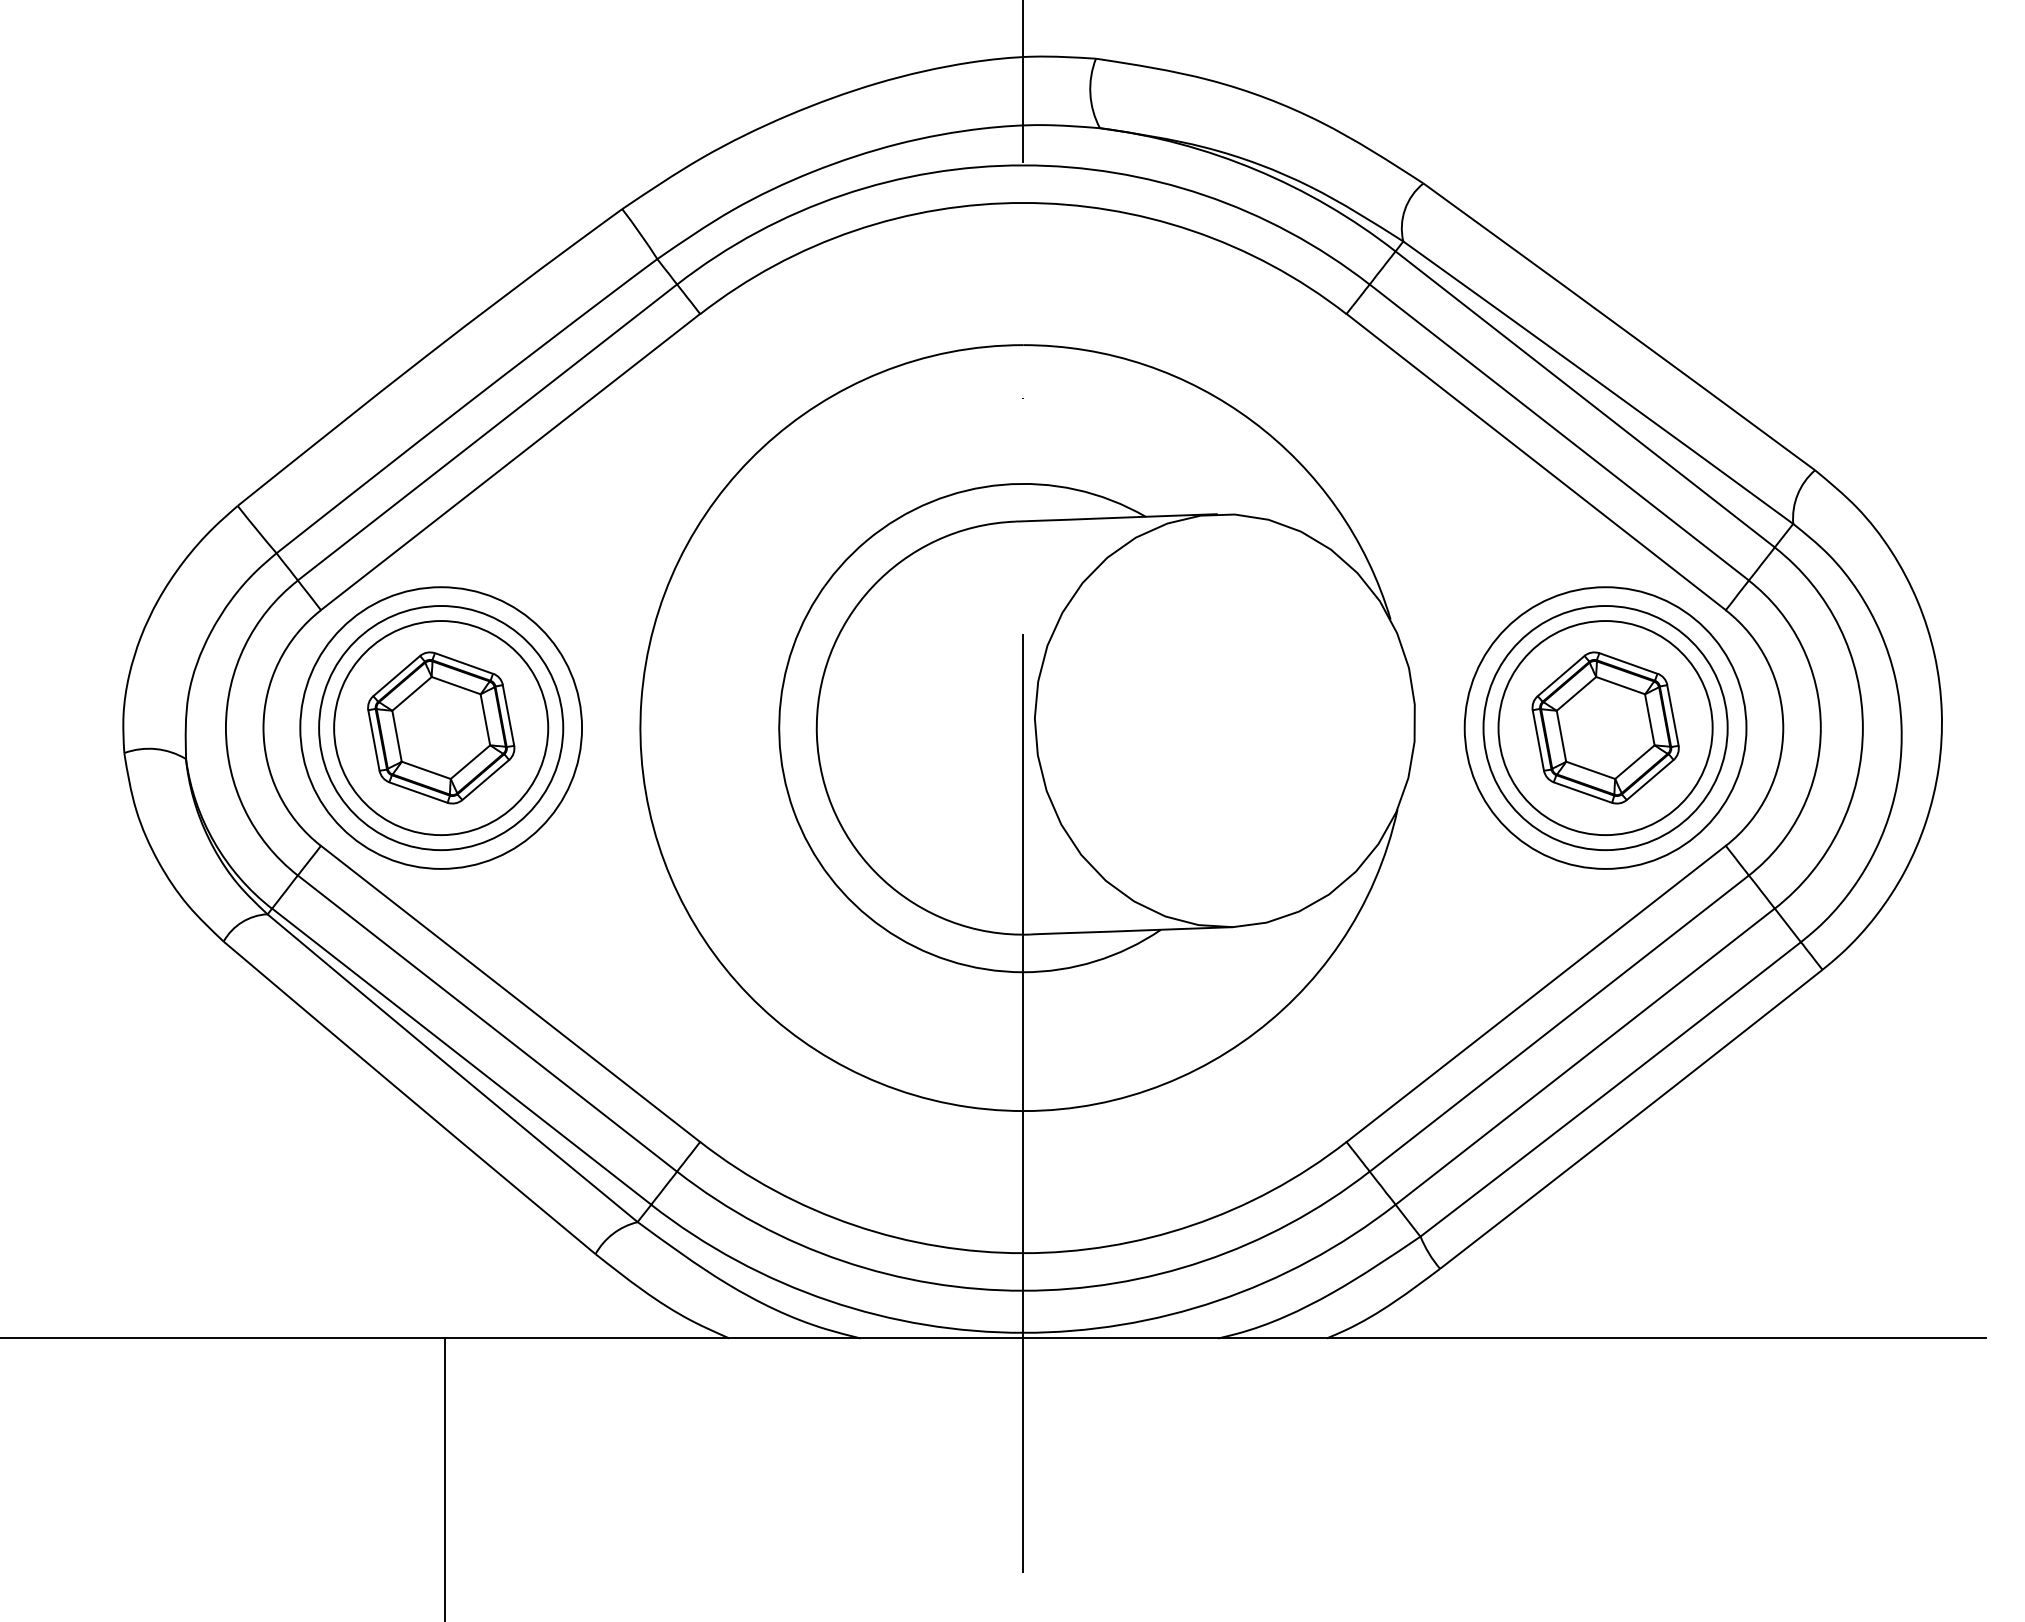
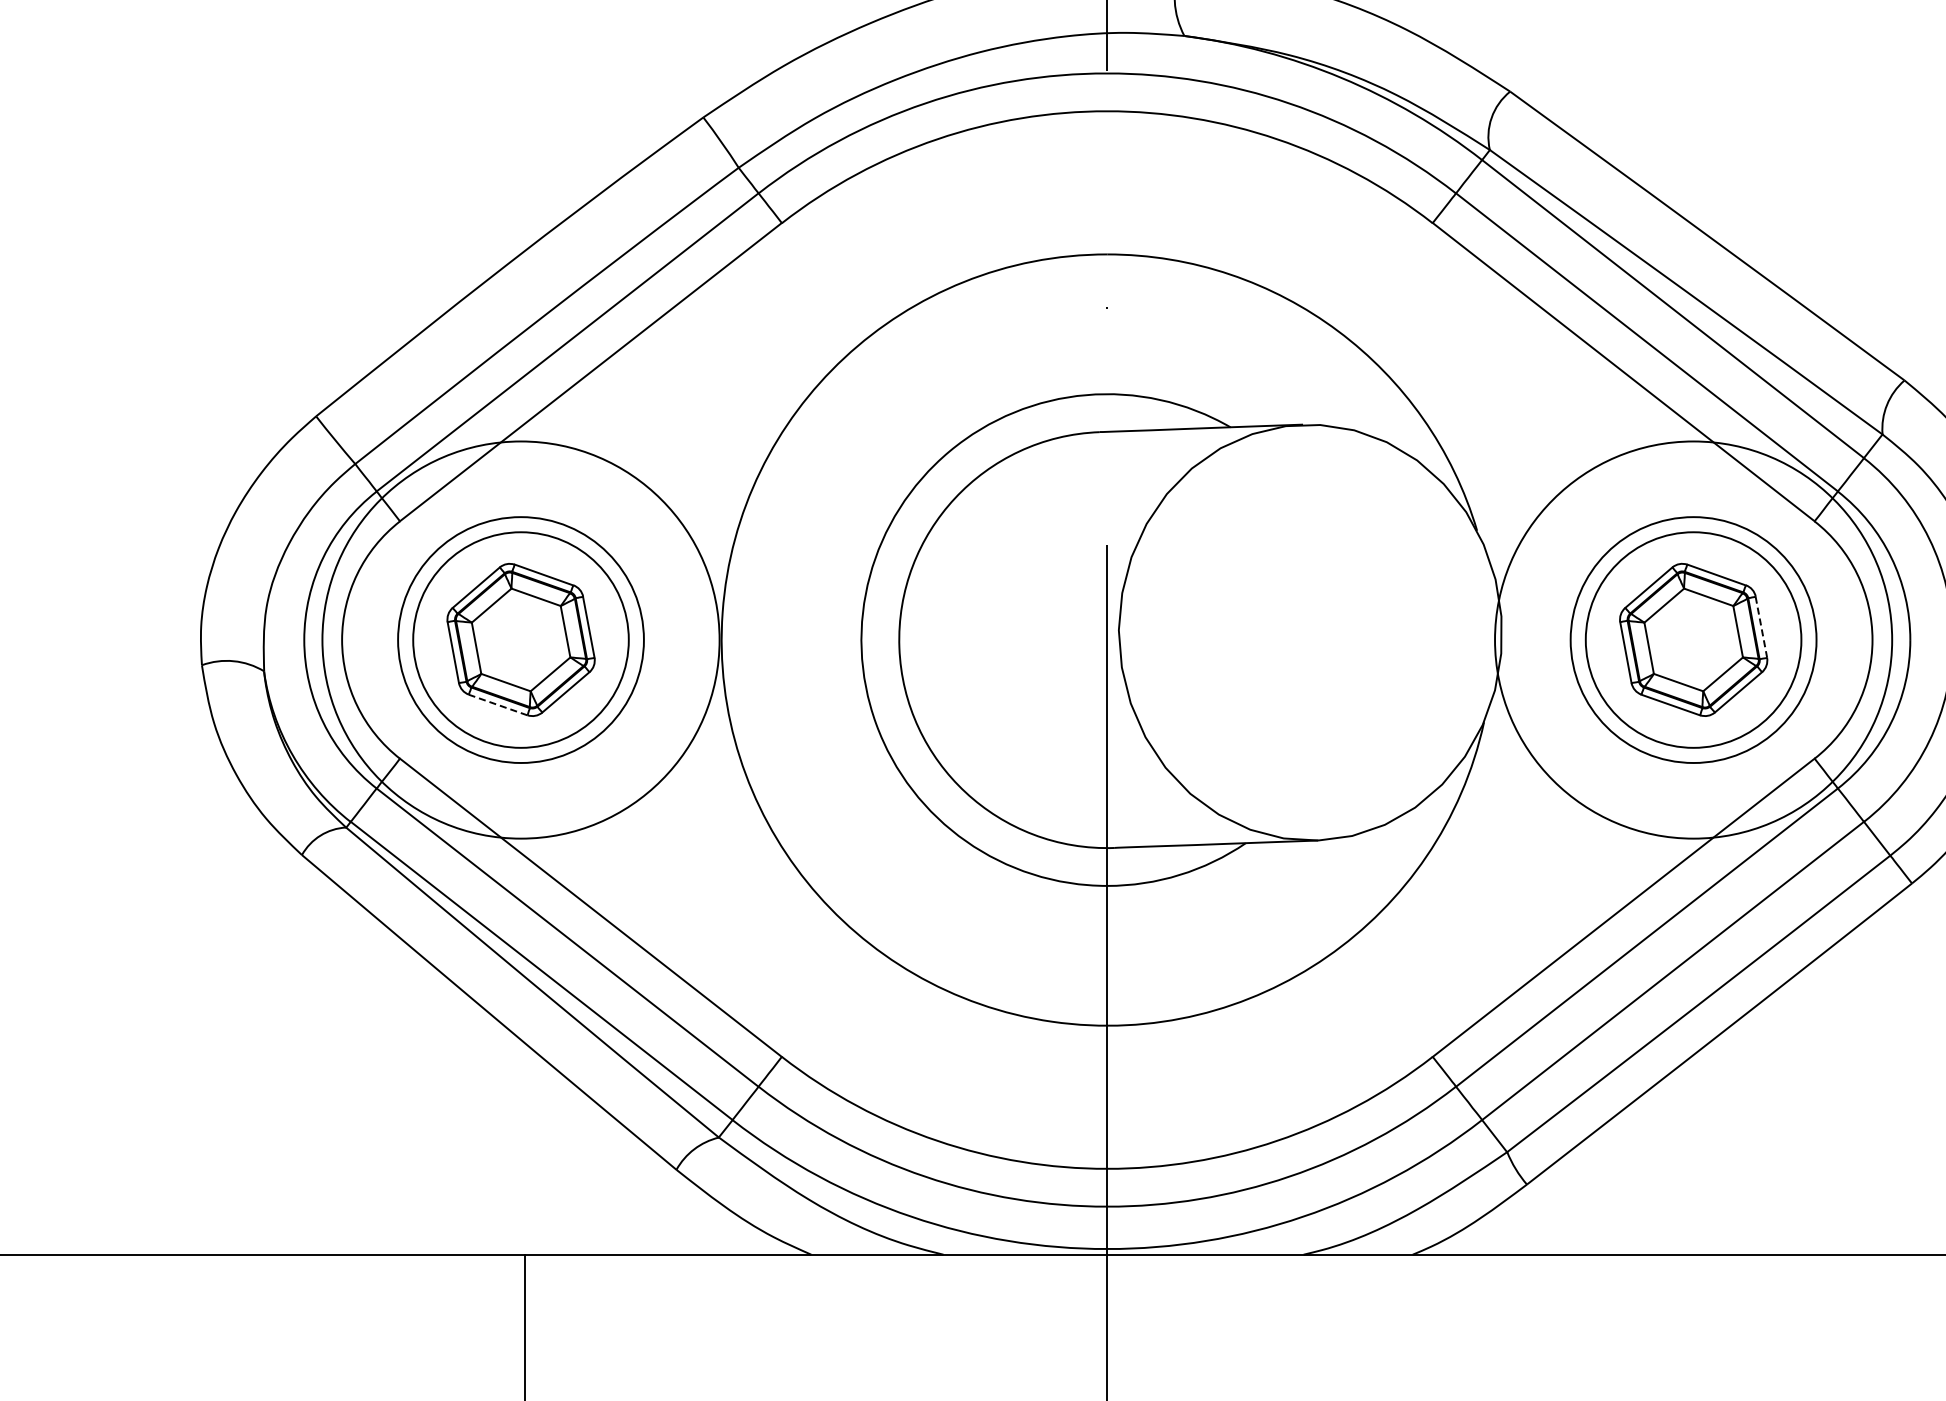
line: (1672, 715) -> (1760, 627), solid -> dashed
circle: (441, 727) -> (521, 639), size x1.4
circle: (1605, 727) -> (1693, 639), size x1.4
line: (418, 792) -> (498, 704), solid -> dashed

